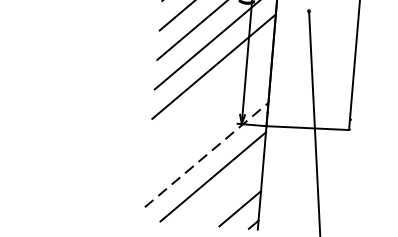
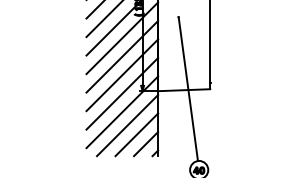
line: (211, 96) -> (122, 75), added
line: (209, 125) -> (122, 93), added
line: (206, 155) -> (122, 112), dashed -> solid
line: (226, 192) -> (136, 134), added

